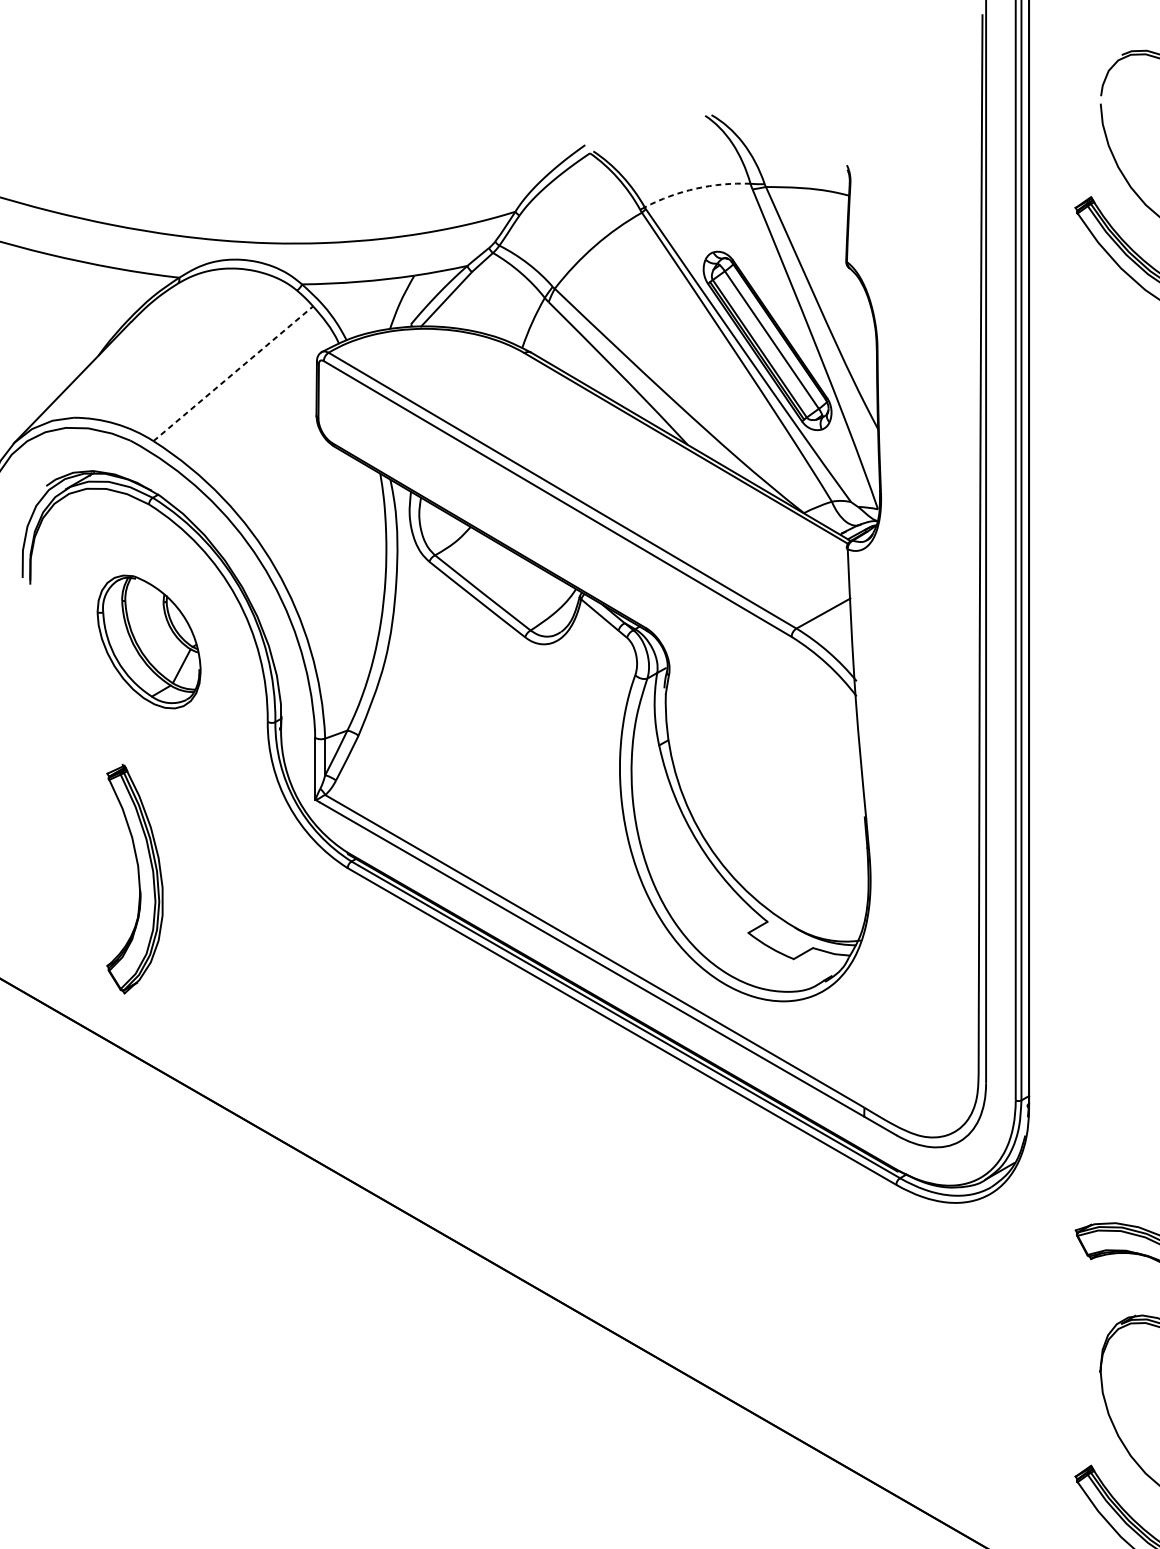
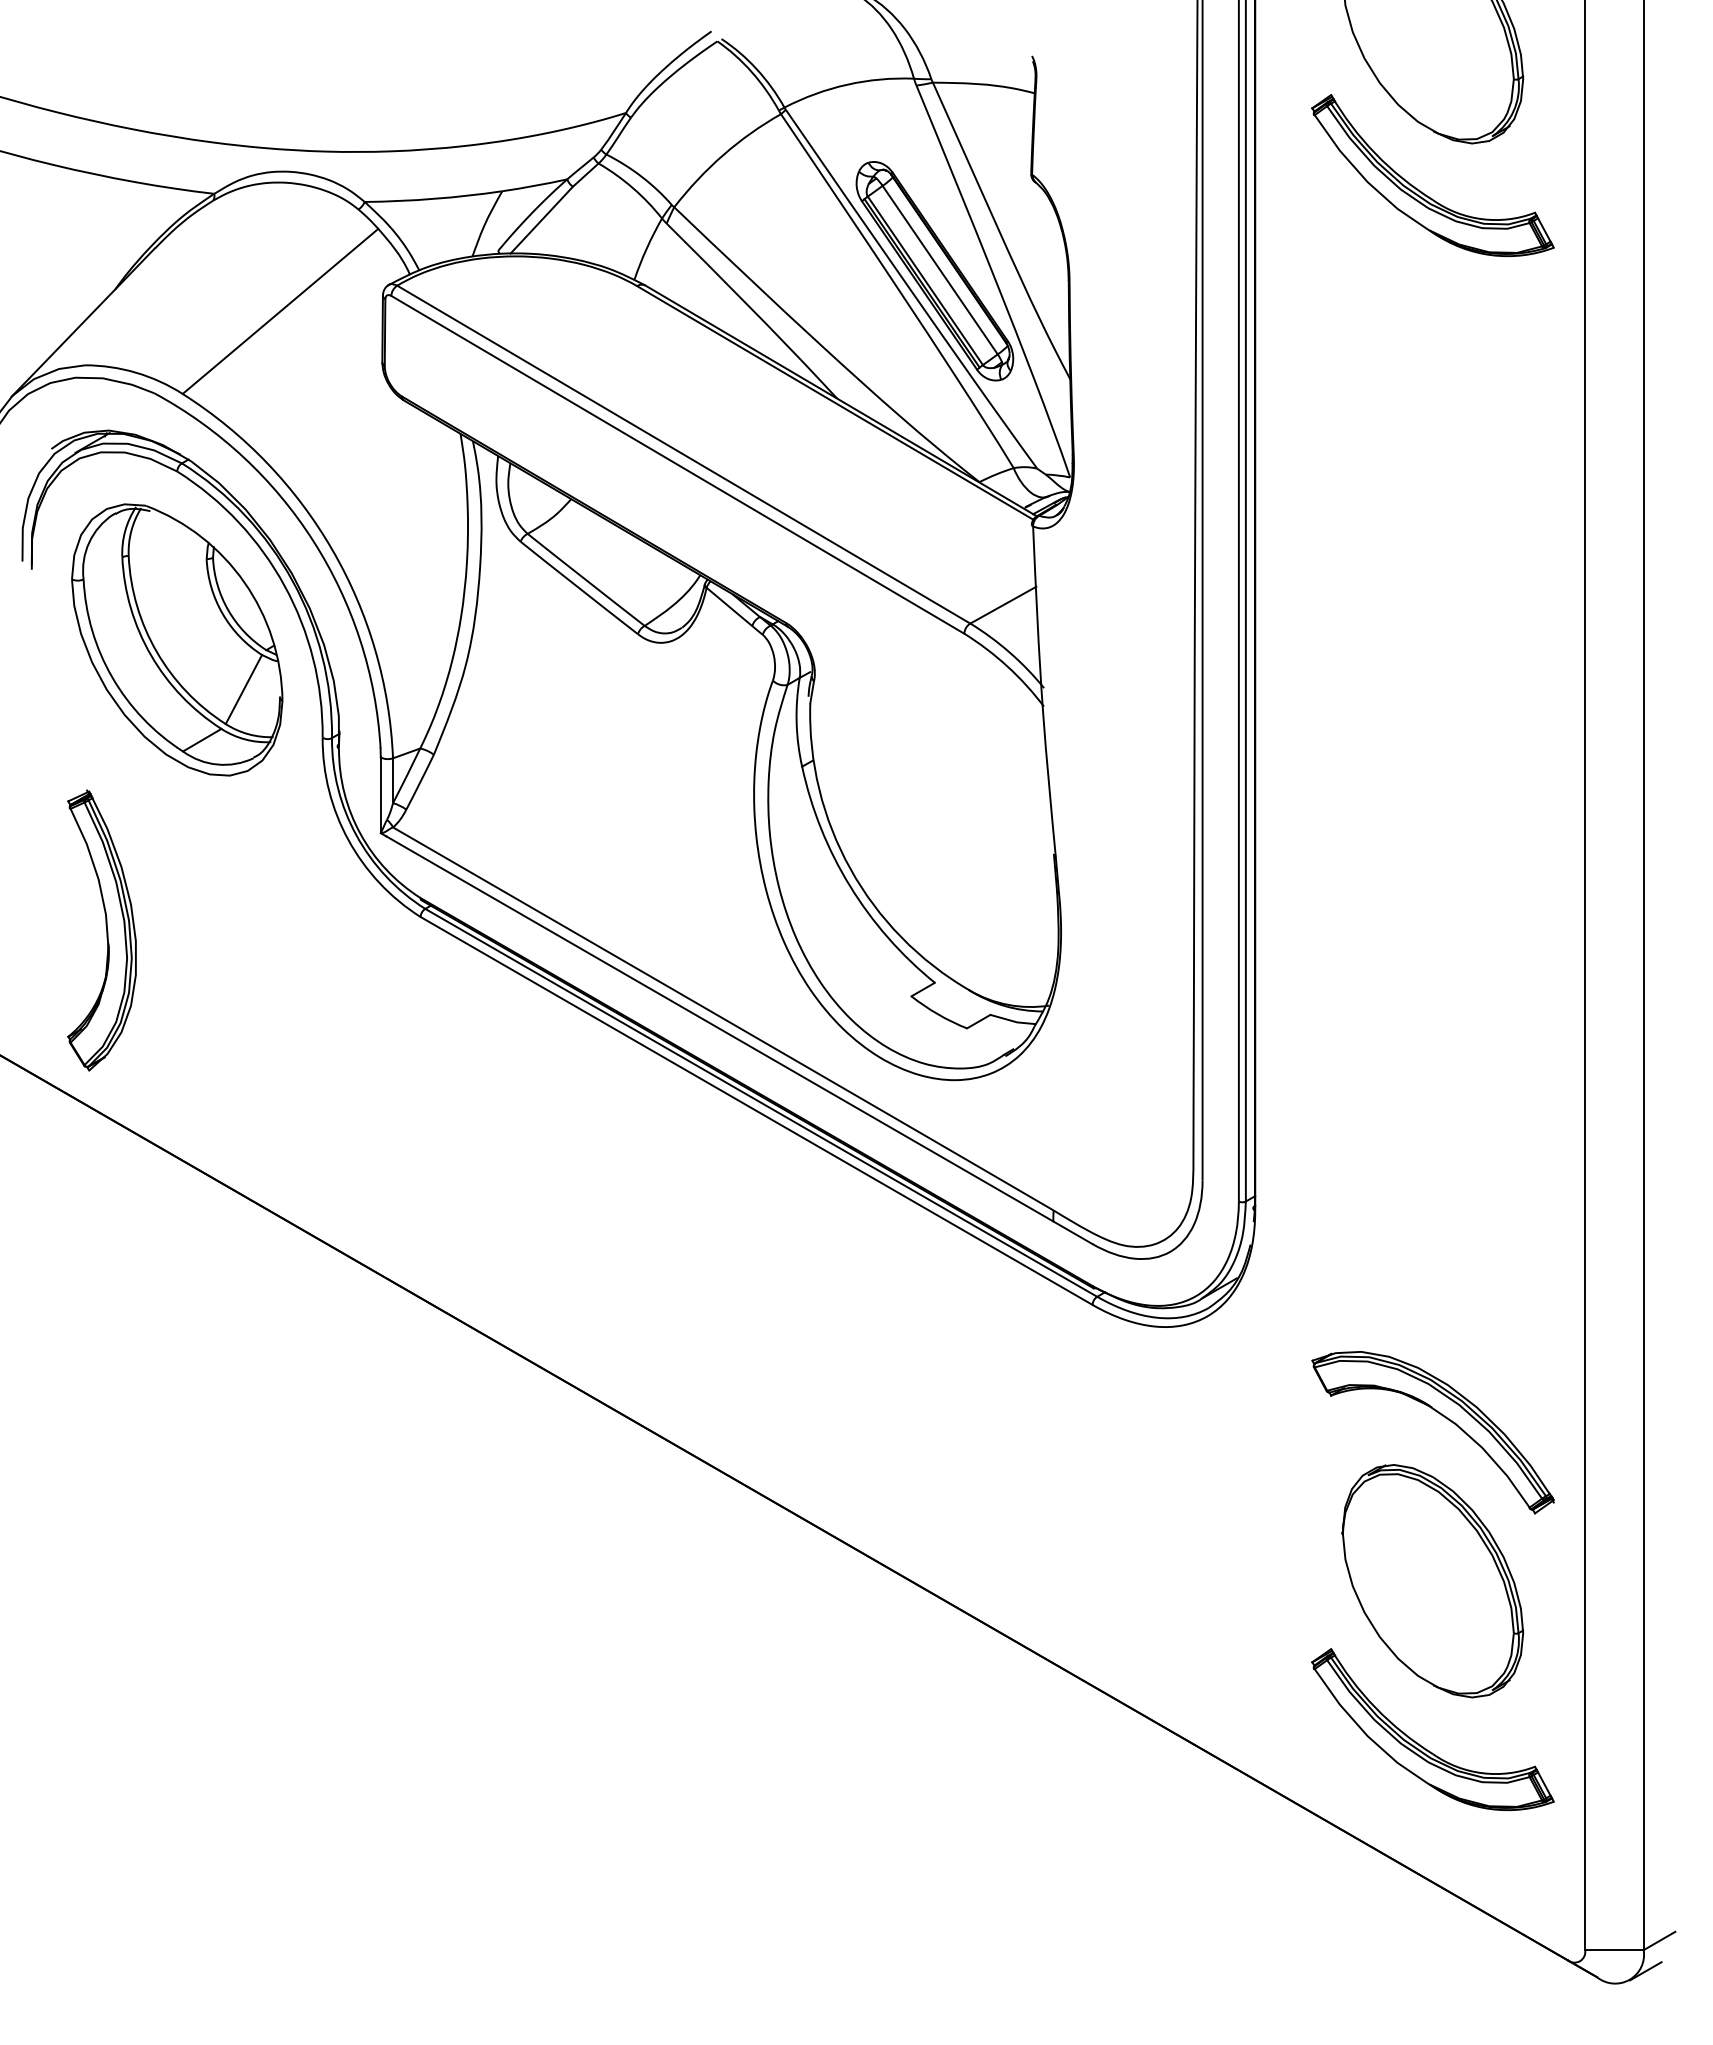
arc: (696, 188) -> (847, 84), dashed -> solid
line: (233, 373) -> (280, 311), dashed -> solid
part: (149, 641) -> (177, 639), size x1.67
part: (134, 879) -> (101, 930), moved

